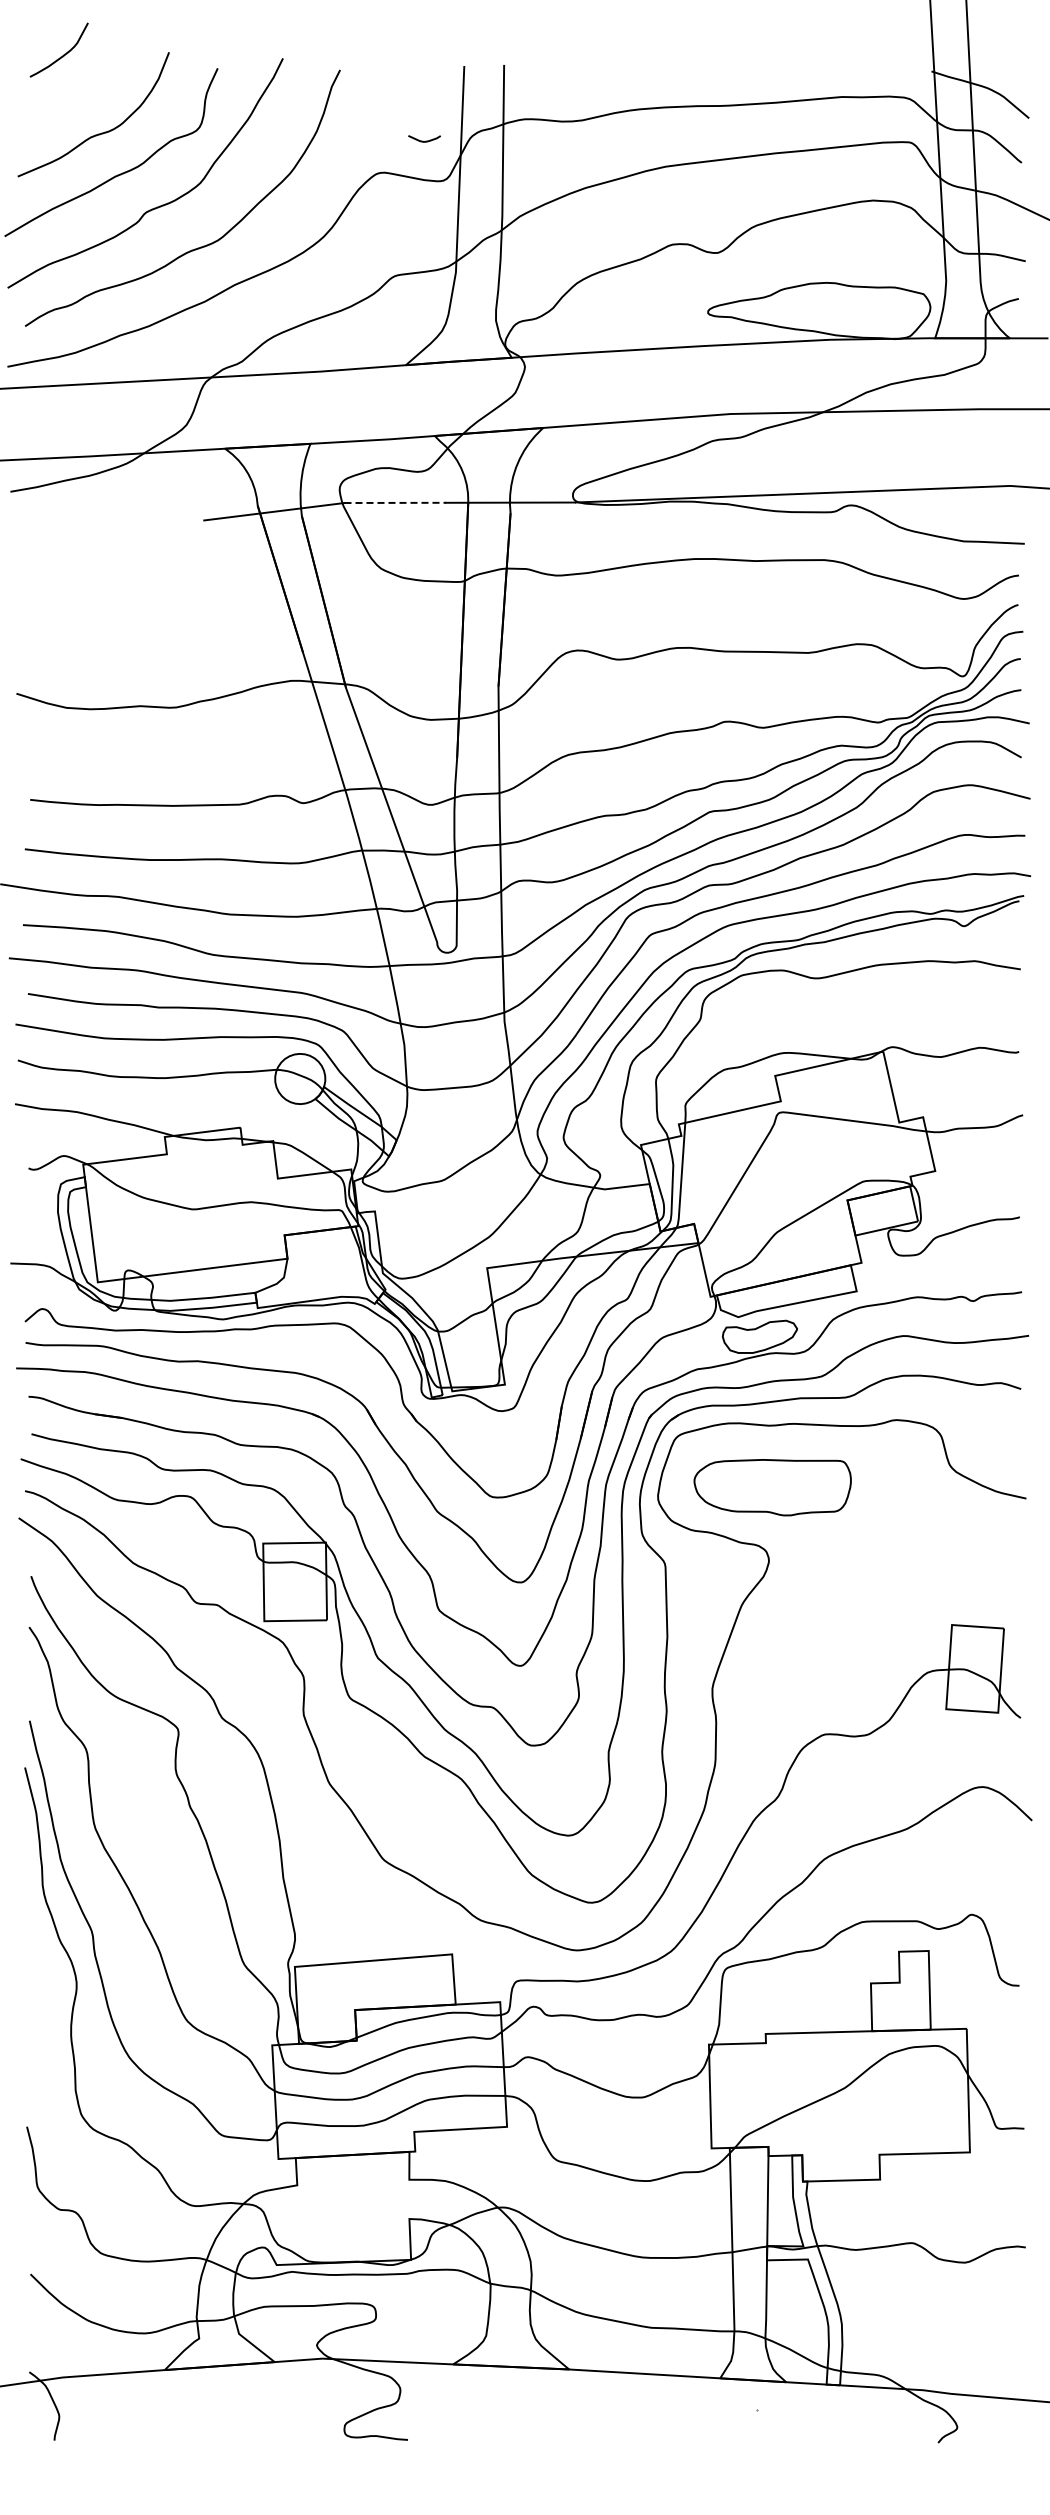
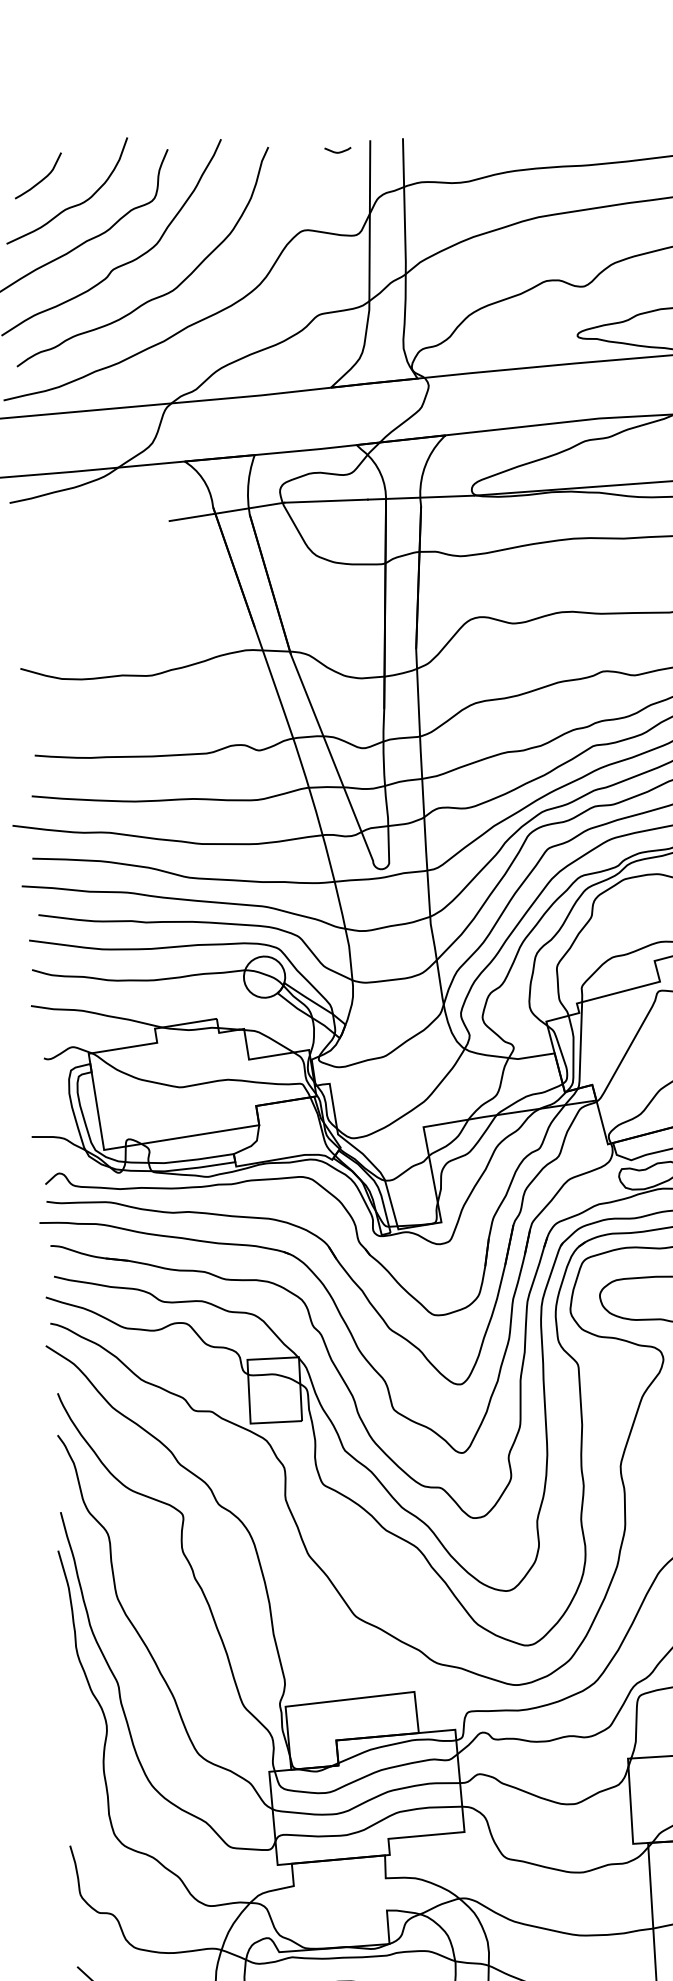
curve: (63, 54) -> (41, 179), moved
curve: (425, 140) -> (338, 151), moved
line: (395, 502) -> (326, 500), dashed -> solid

